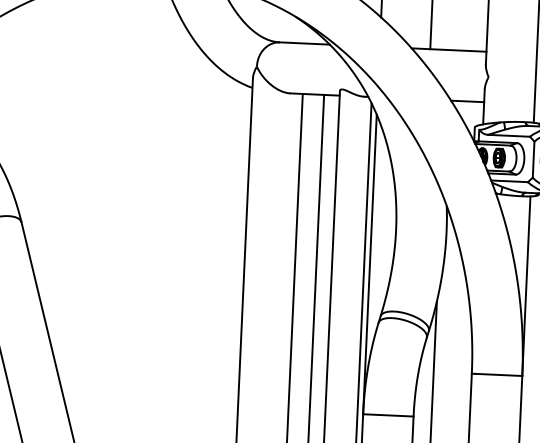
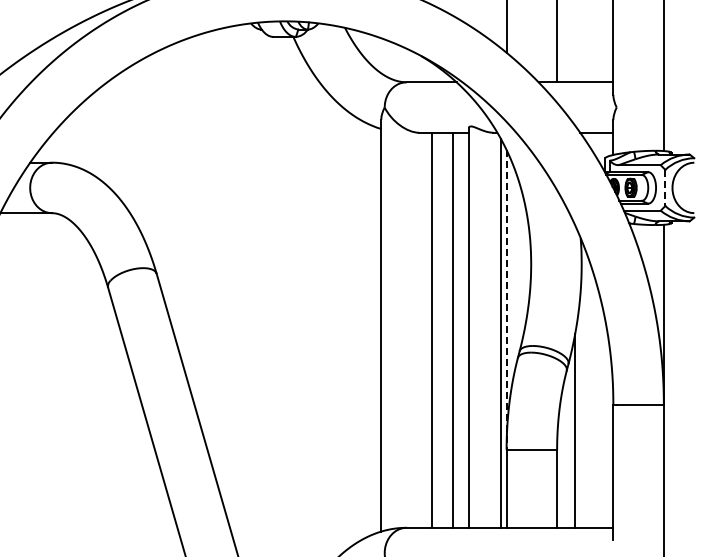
line: (533, 160) -> (665, 188), solid -> dashed
line: (369, 264) -> (506, 300), solid -> dashed

